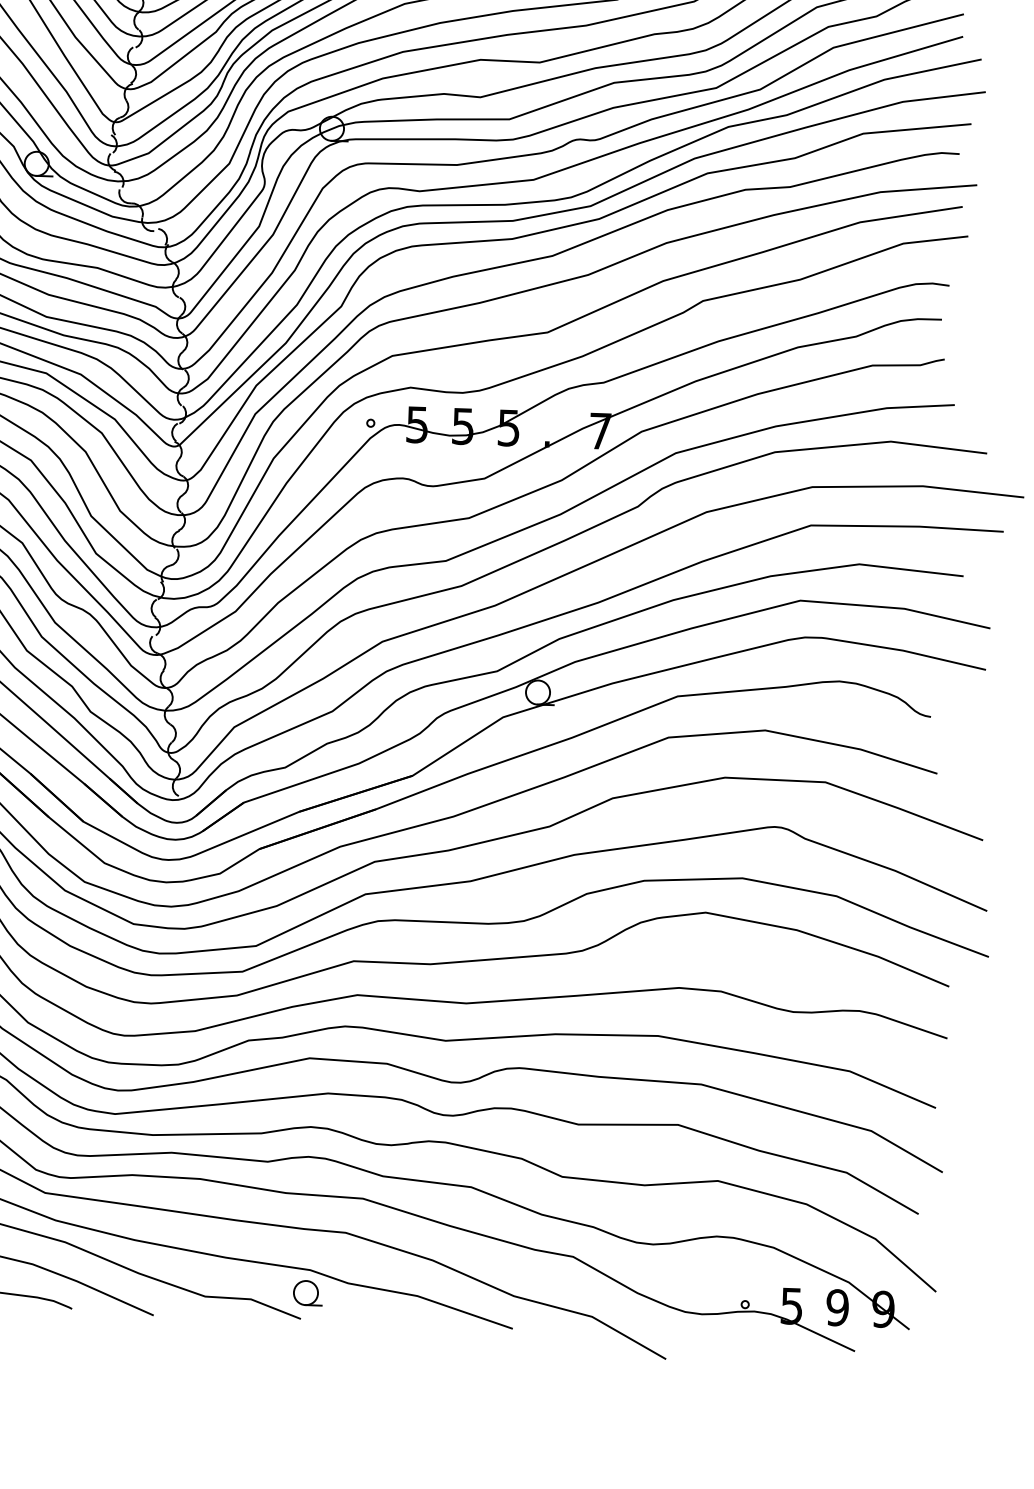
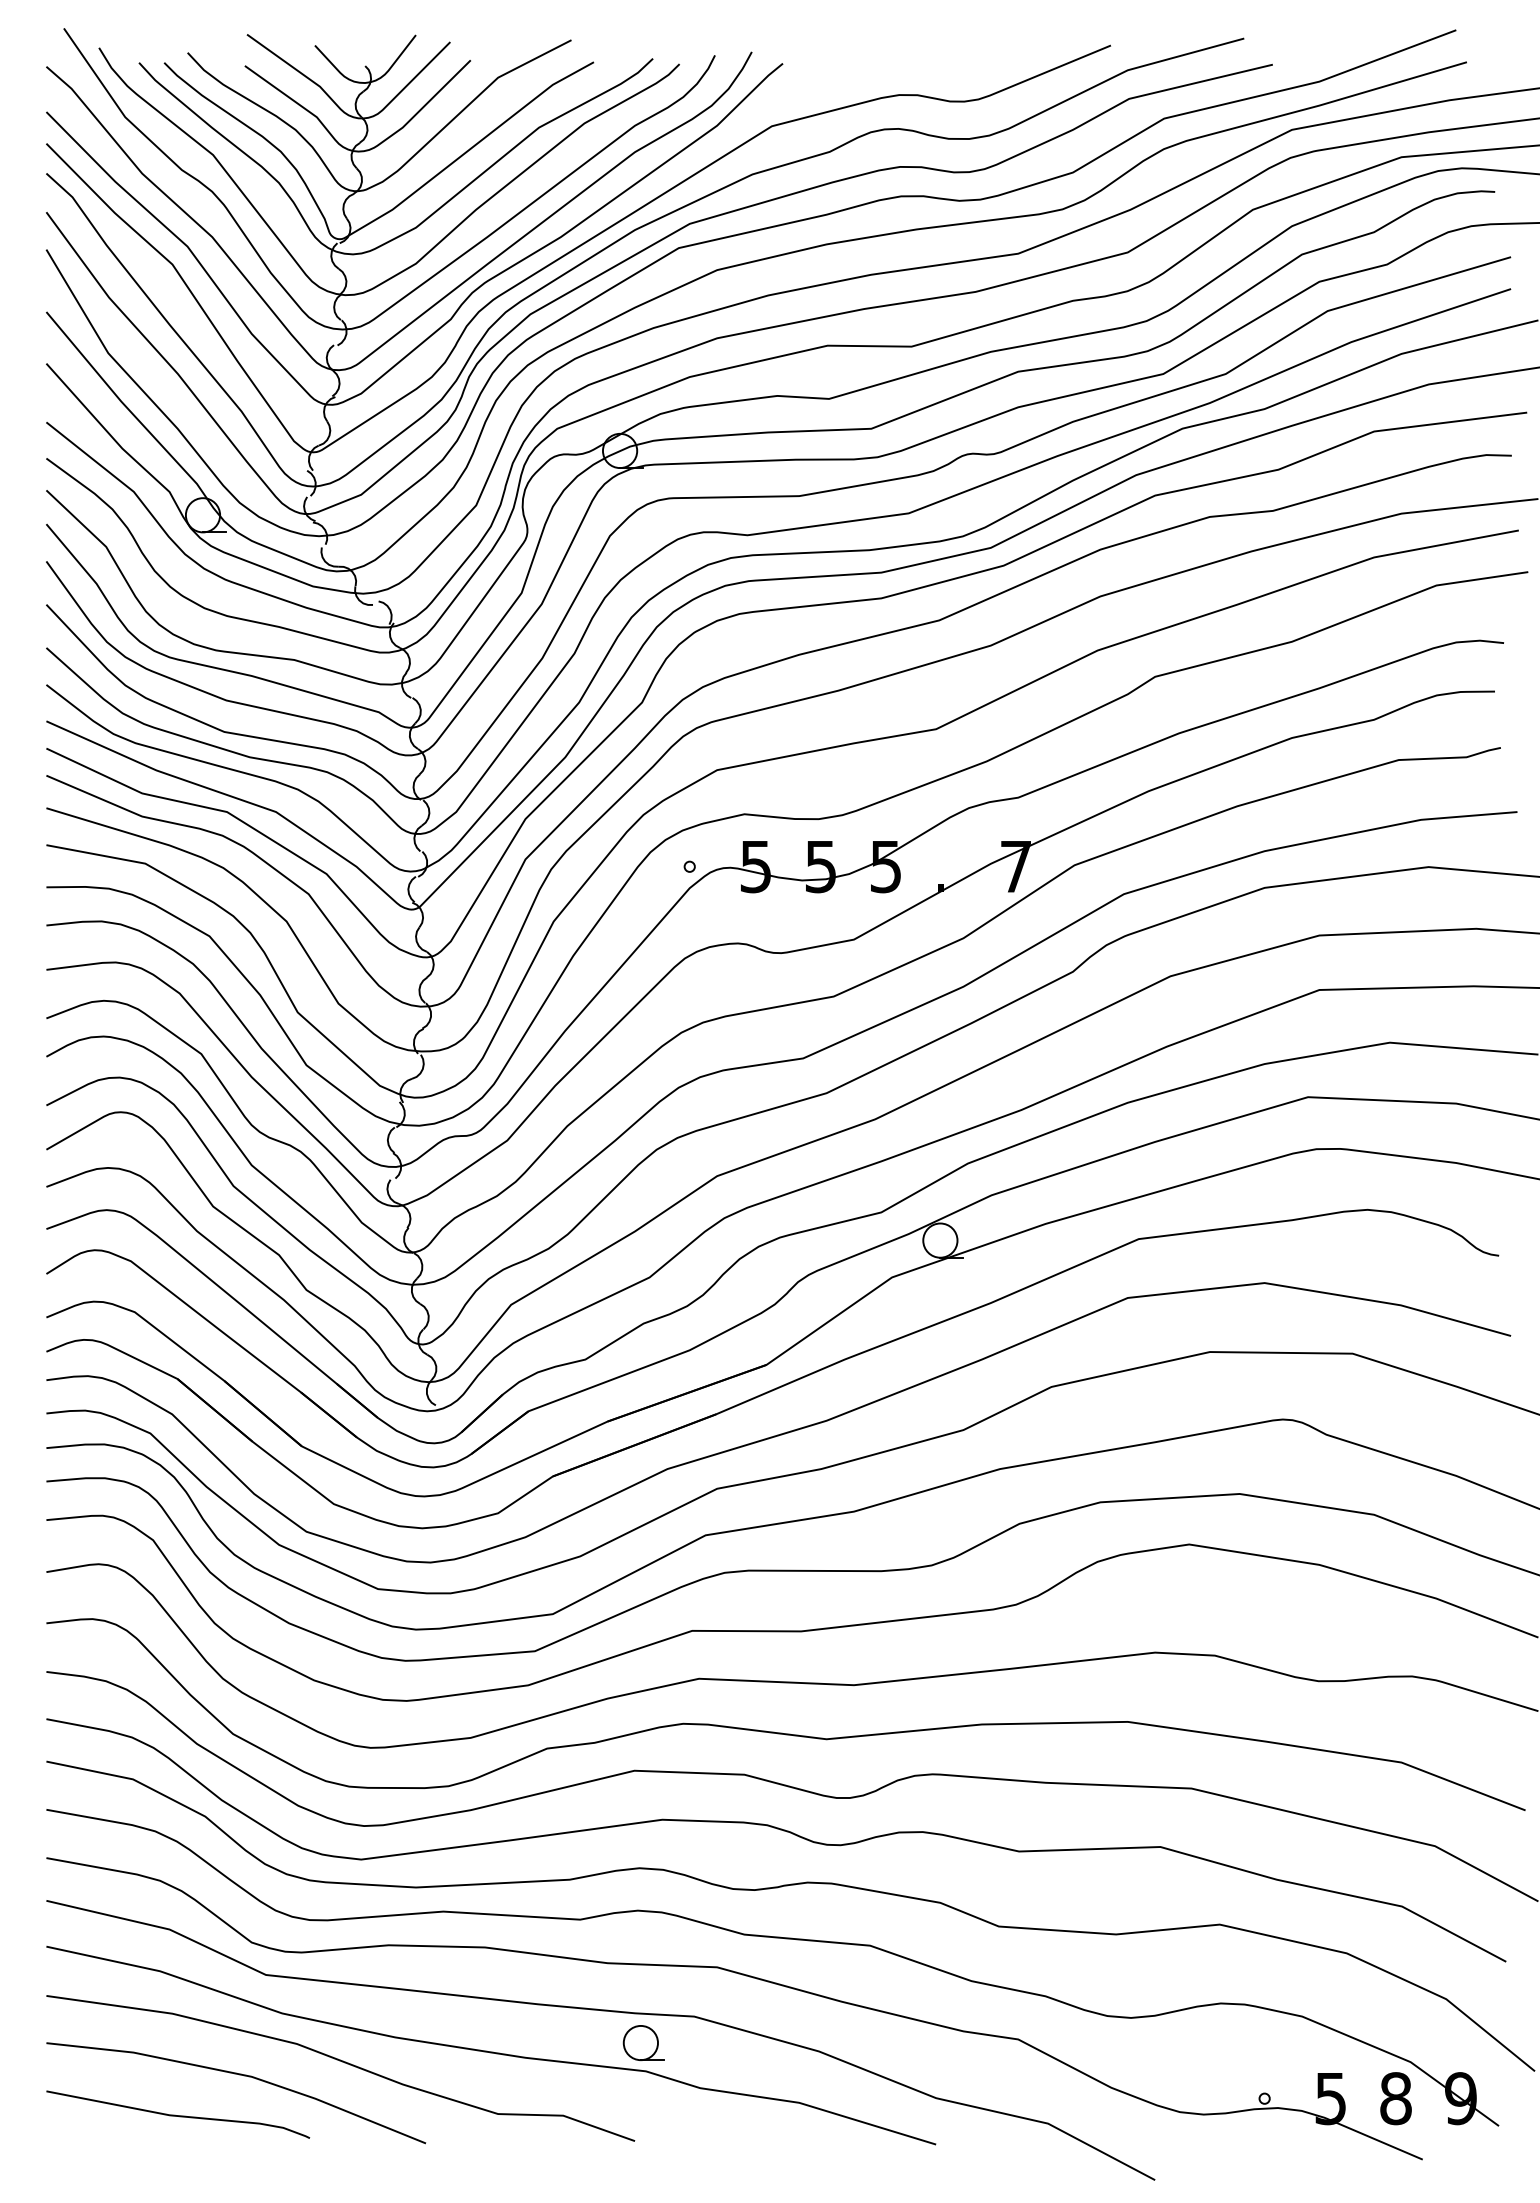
part: (307, 1292) -> (643, 2042), moved
text: (837, 1307) -> (1395, 2098), 9 -> 8

